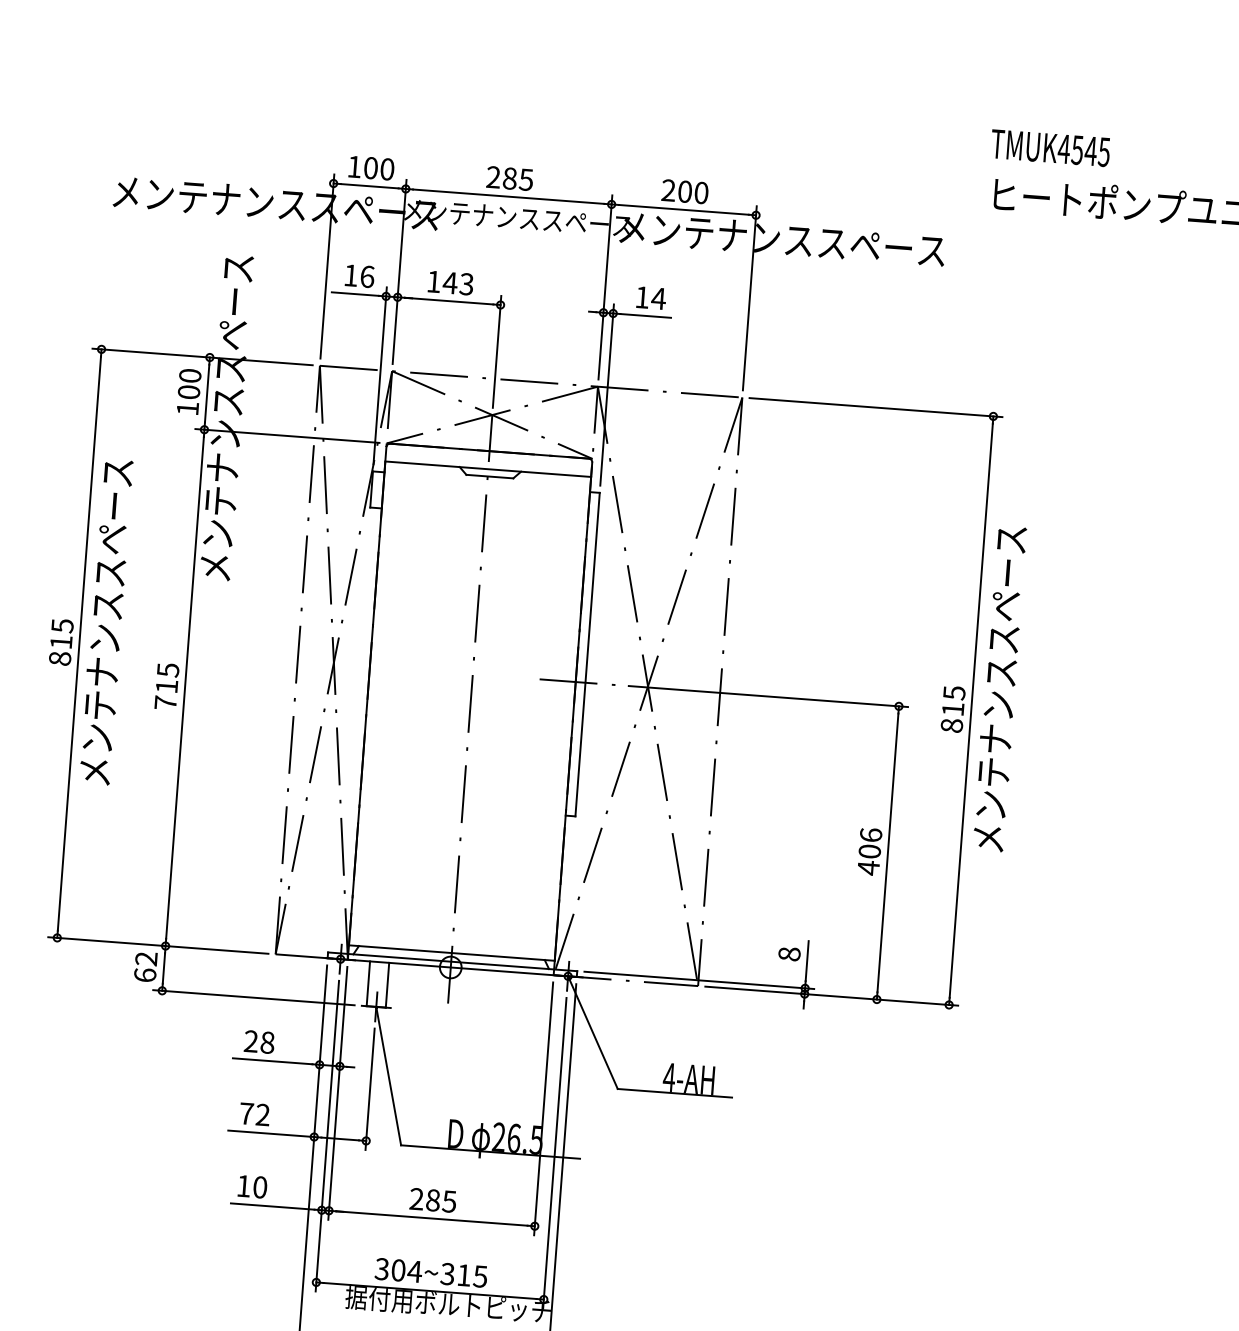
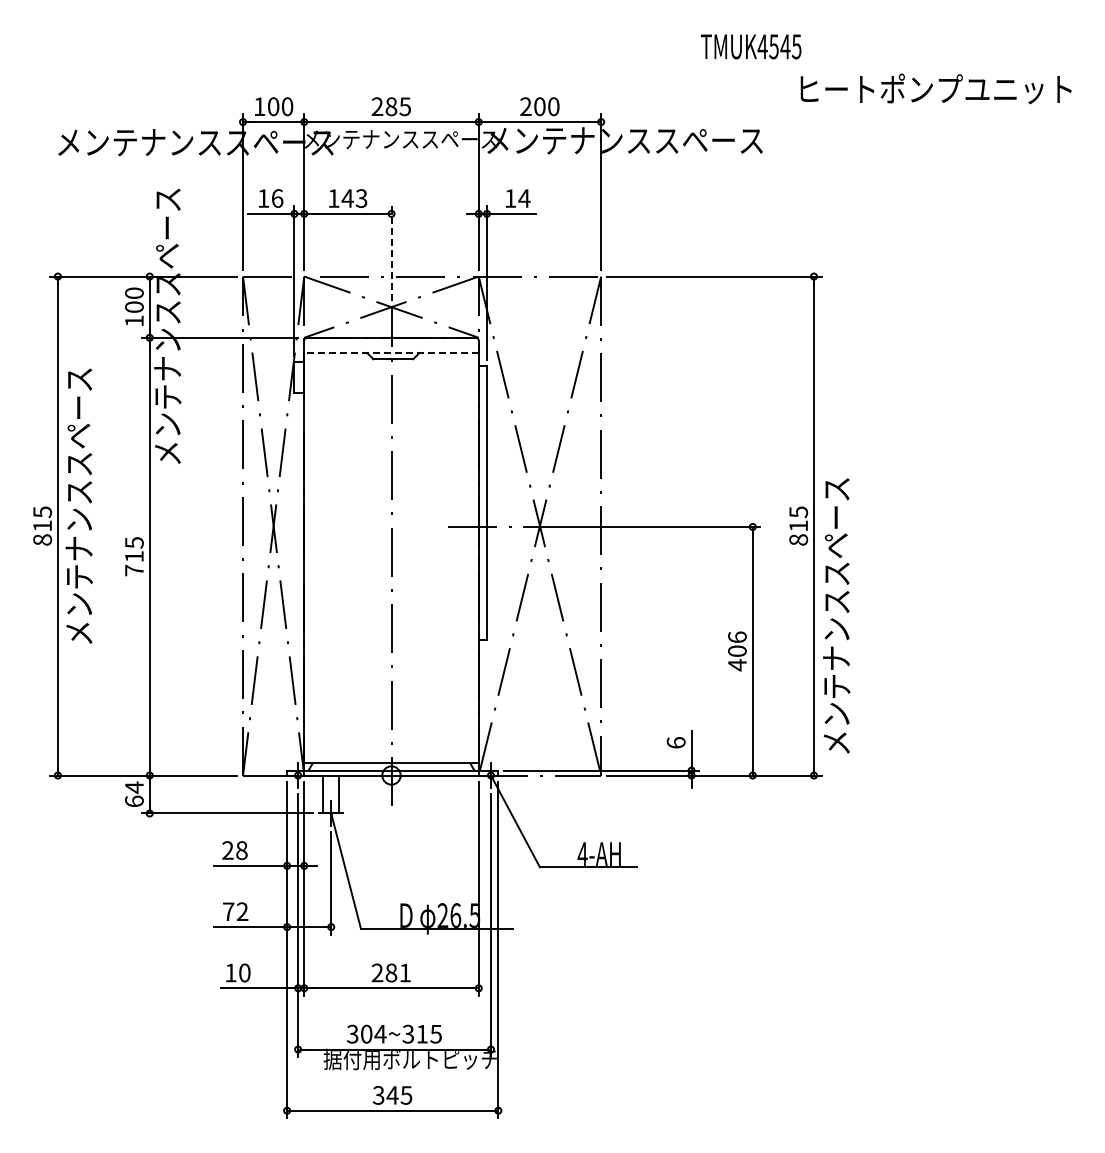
text: (1050, 147) -> (751, 46), moved
line: (497, 351) -> (391, 253), solid -> dashed
line: (488, 469) -> (391, 353), solid -> dashed
text: (999, 688) -> (836, 615), moved
text: (788, 953) -> (675, 742), 8 -> 6
text: (146, 958) -> (134, 787), 62 -> 64
text: (448, 1201) -> (404, 972), 285 -> 281

